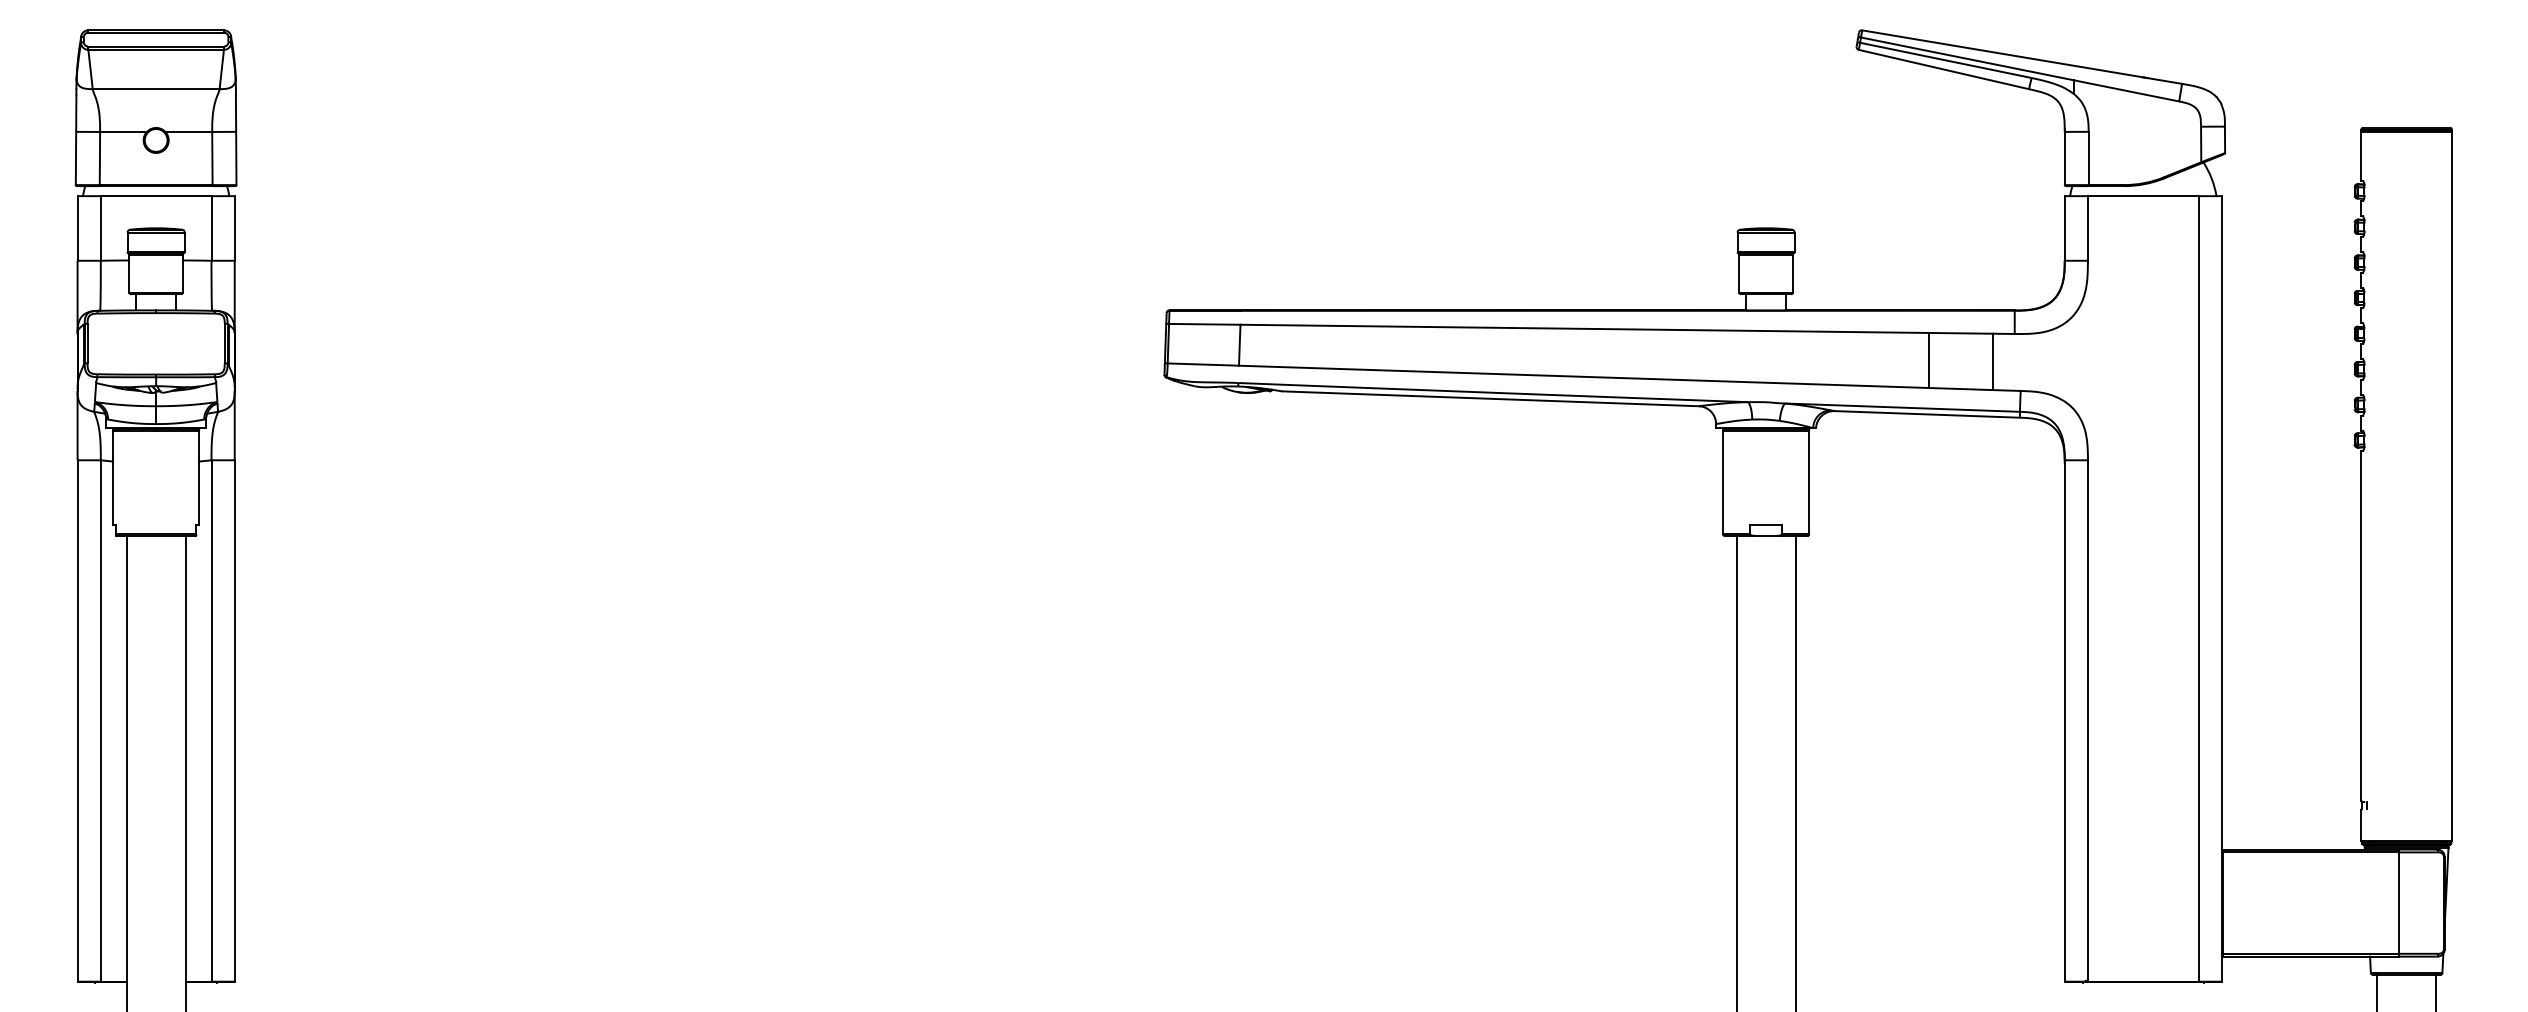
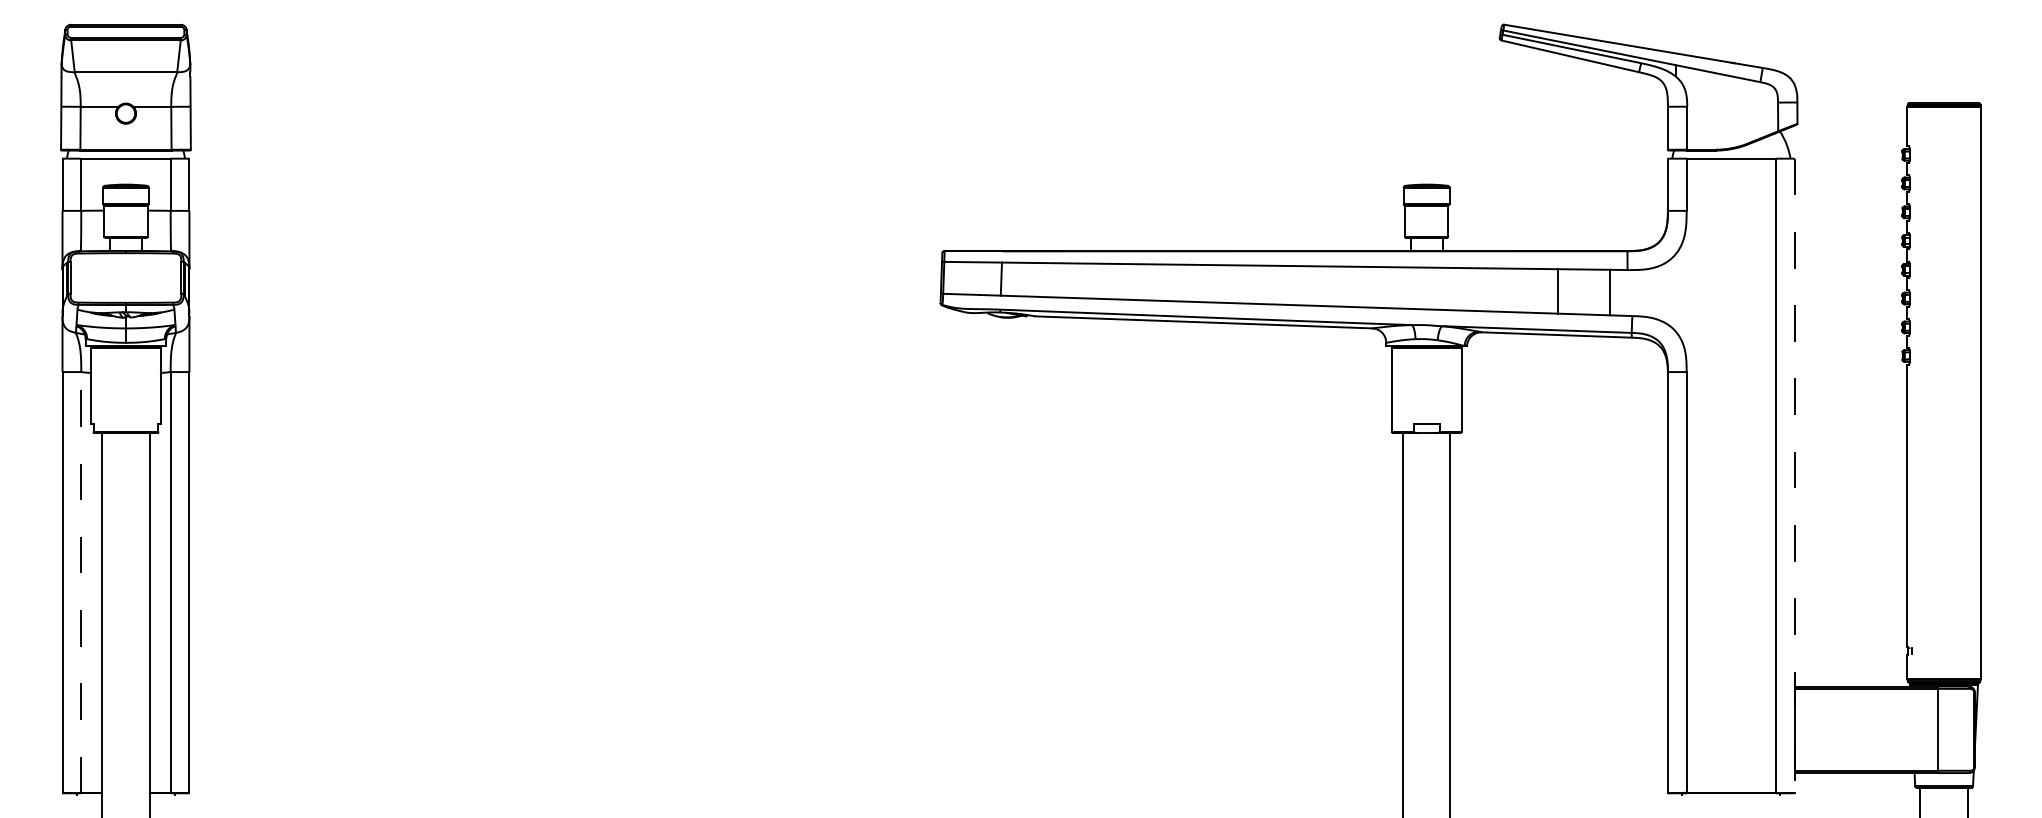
line: (2221, 588) -> (1794, 475), solid -> dashed
line: (100, 720) -> (81, 582), solid -> dashed

